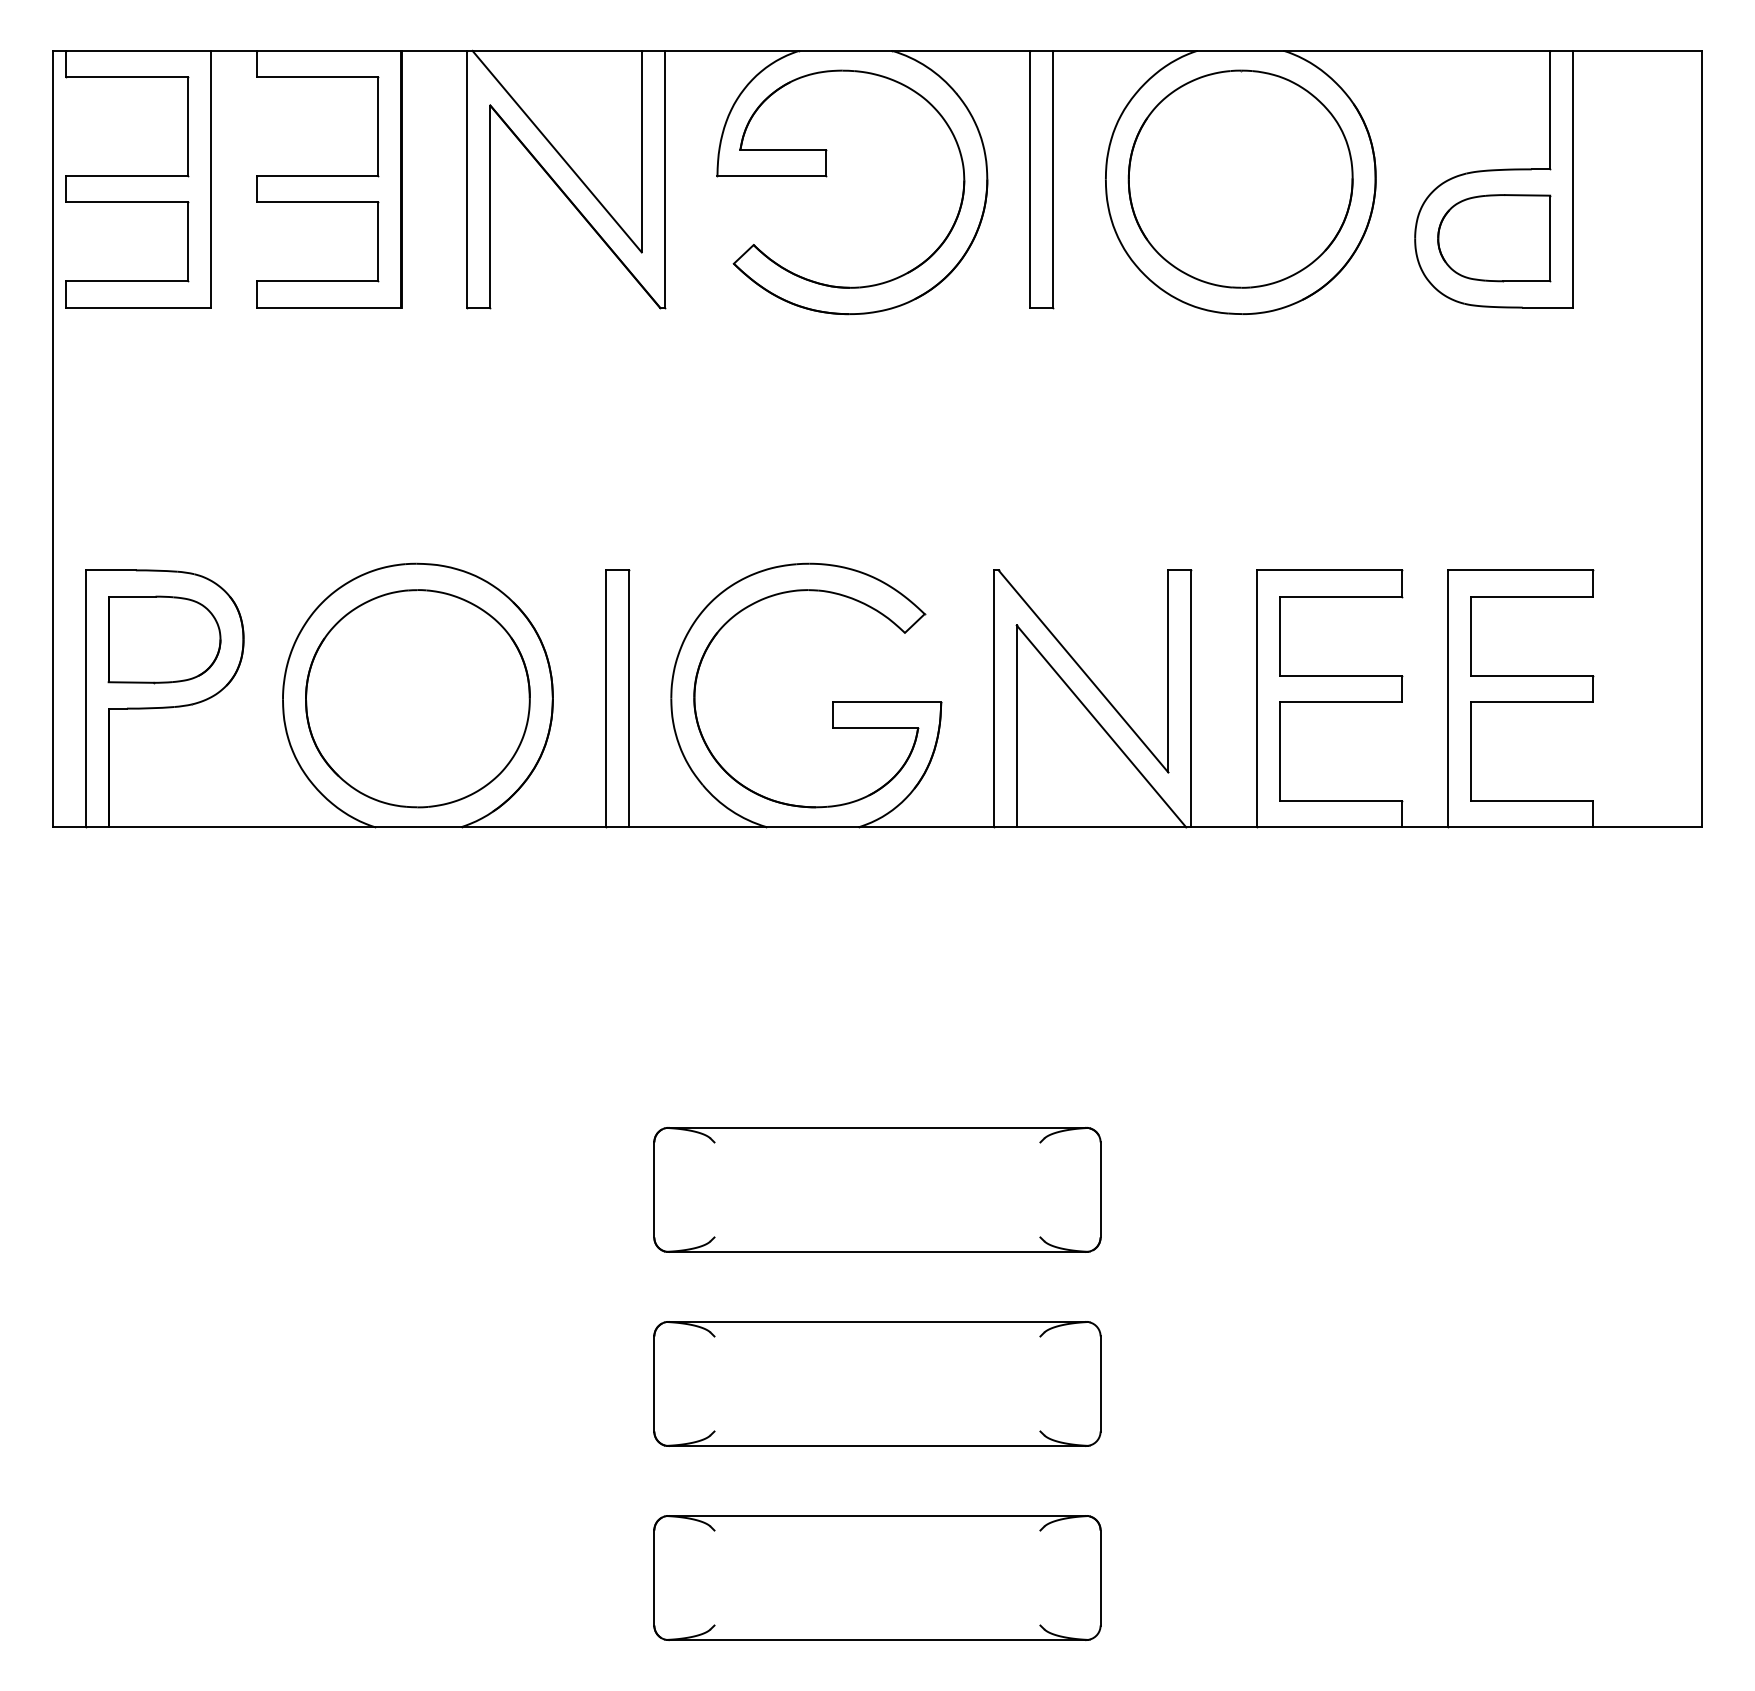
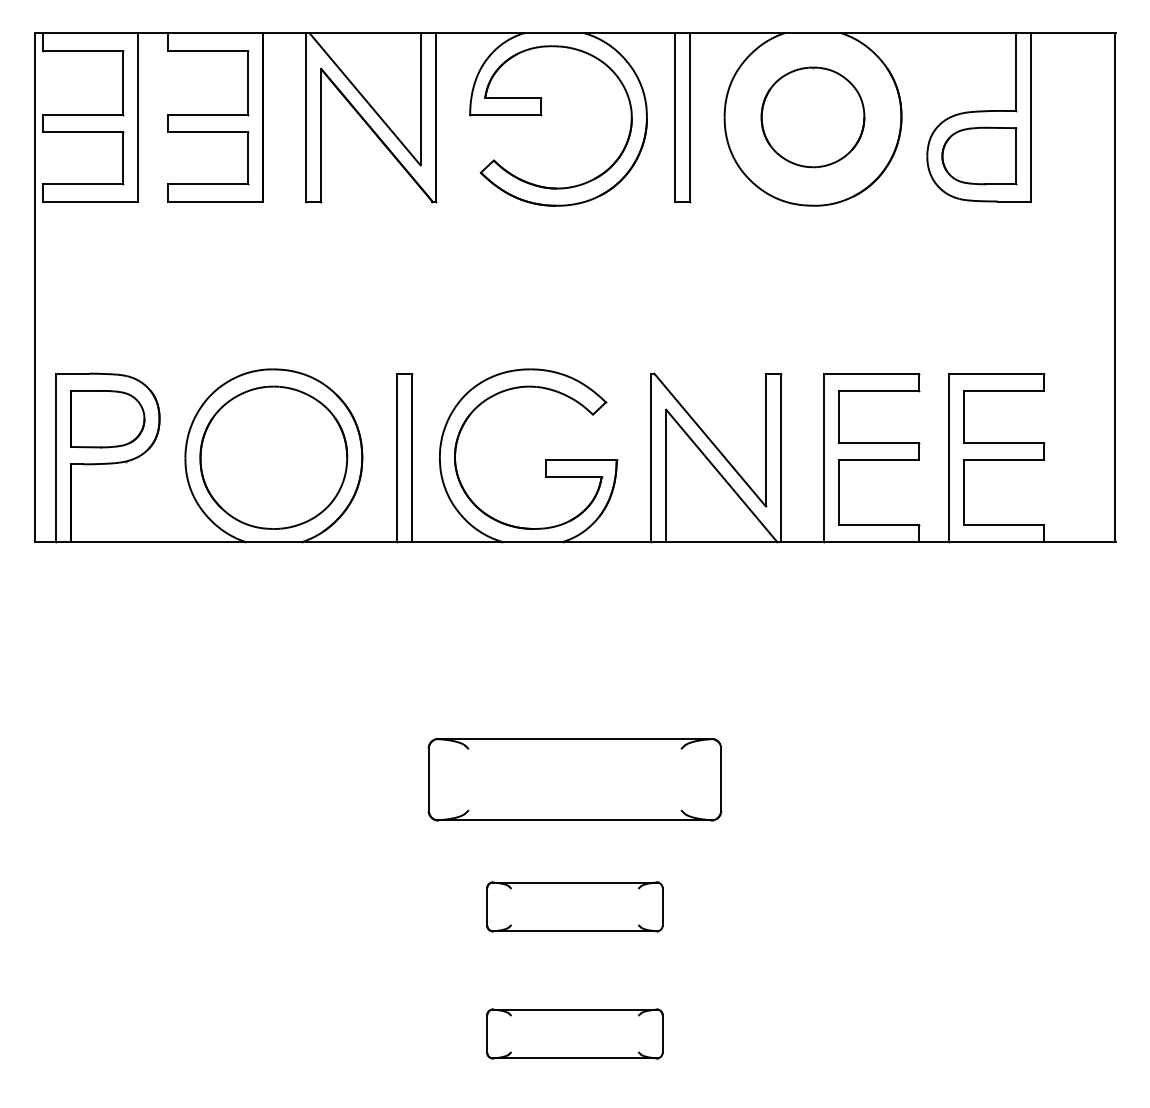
part: (1239, 179) -> (812, 117), size x0.7
part: (876, 1383) -> (574, 906), size x0.6
part: (876, 1577) -> (574, 1033), size x0.6

